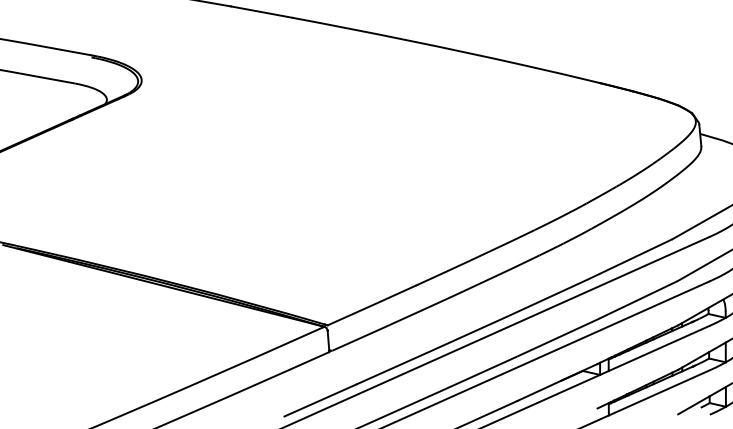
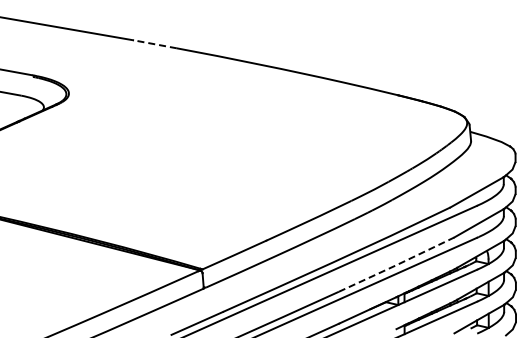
line: (260, 12) -> (154, 44), solid -> dashed
line: (597, 319) -> (396, 265), solid -> dashed

